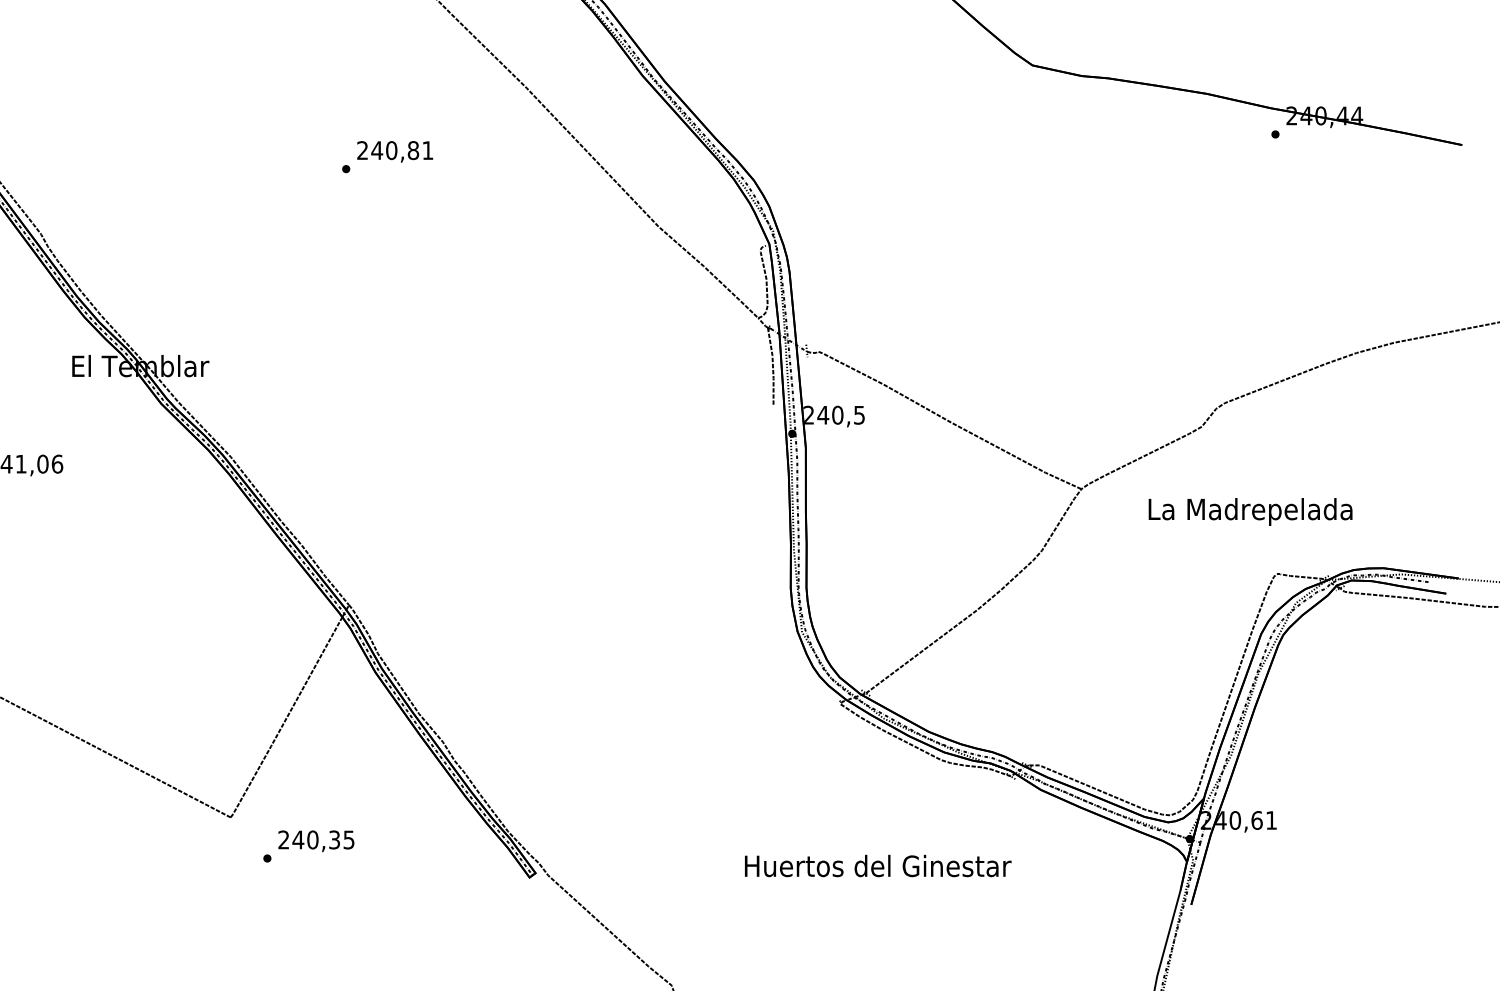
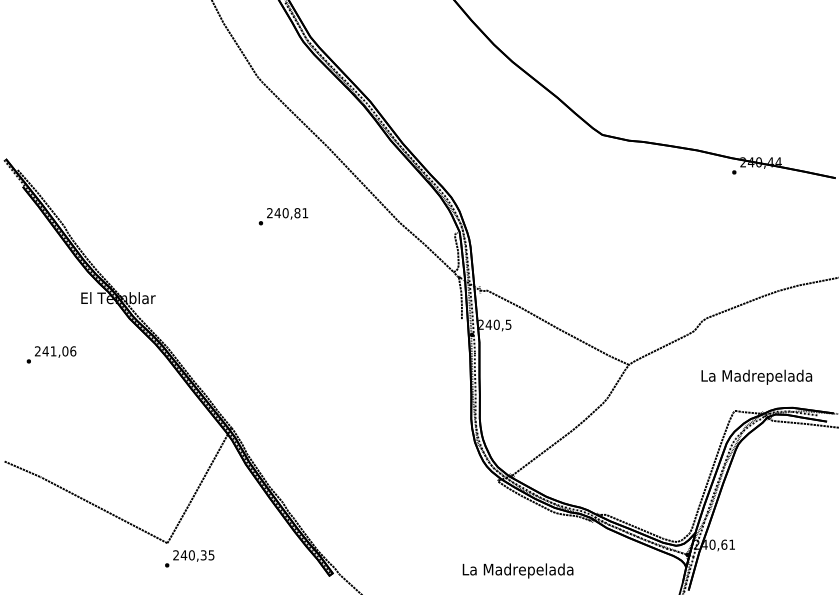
text: (387, 156) -> (283, 216), moved
text: (1249, 510) -> (756, 376), moved
text: (308, 845) -> (189, 558), moved
text: (877, 867) -> (518, 570), Huertos del Ginestar -> La Madrepelada

